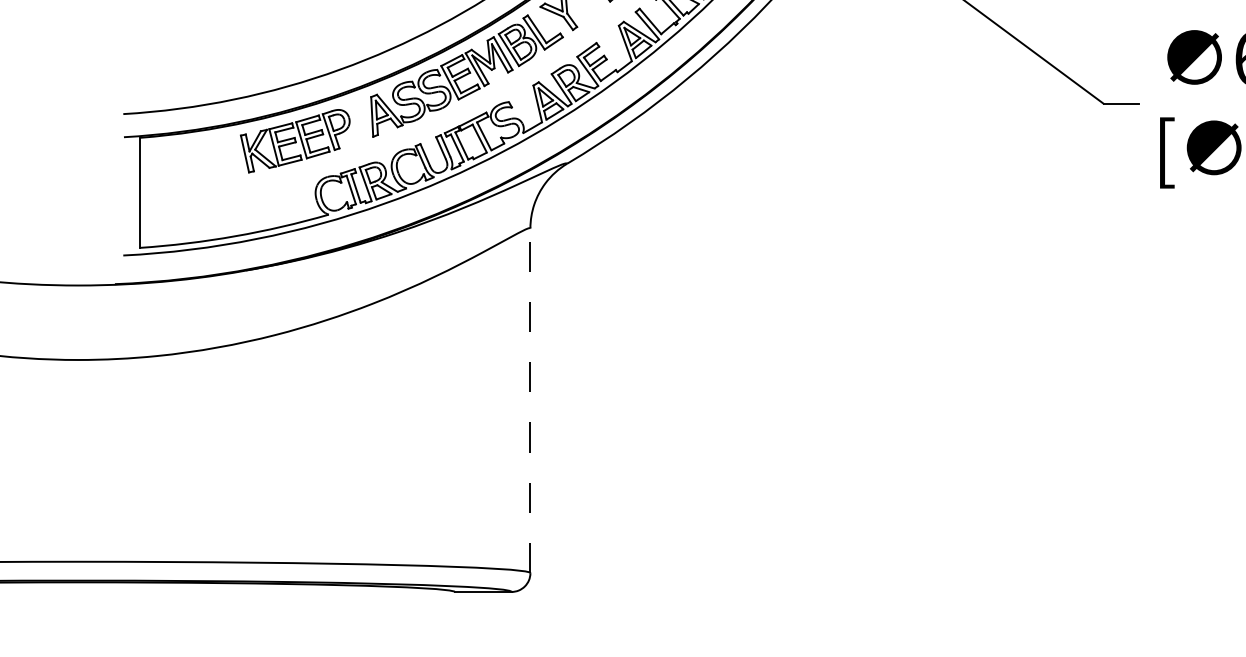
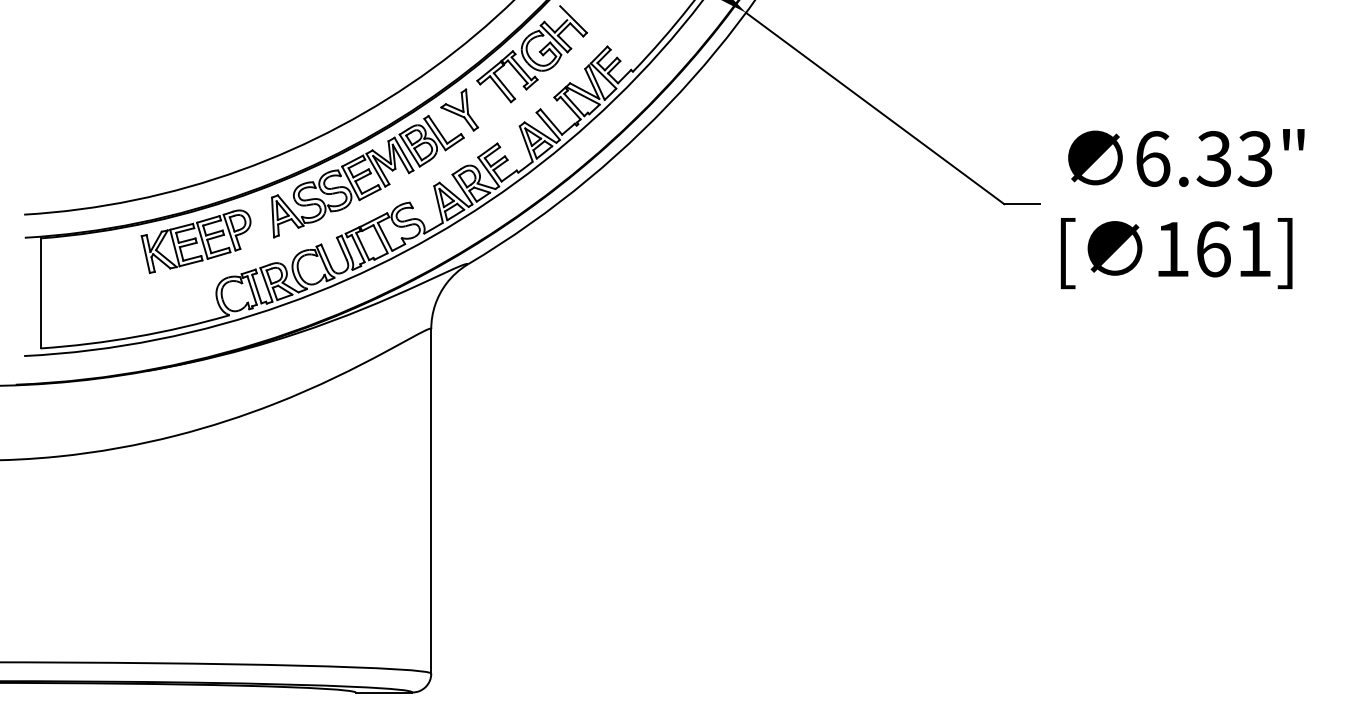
line: (530, 399) -> (431, 500), dashed -> solid

